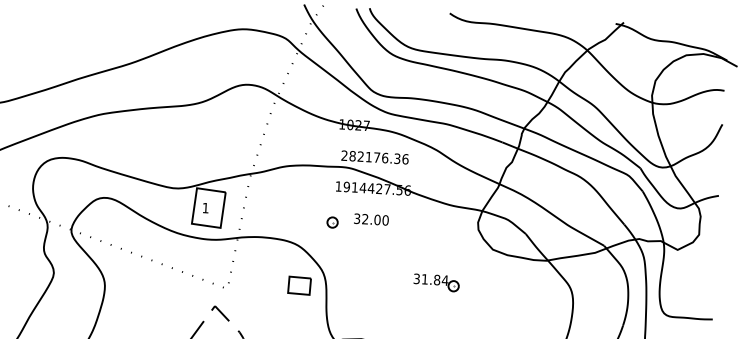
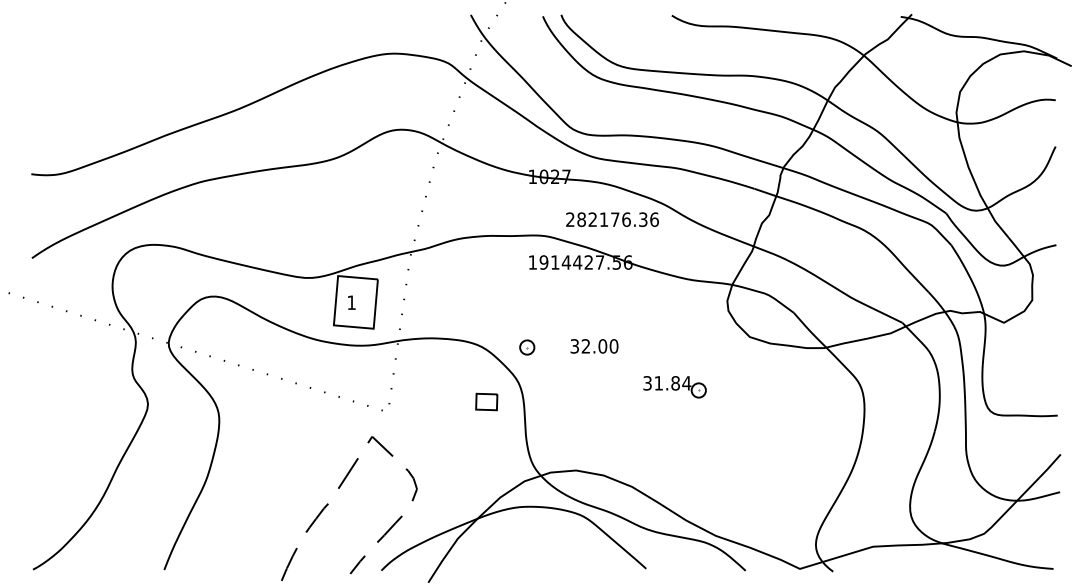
text: (375, 157) -> (612, 219), moved
text: (371, 219) -> (594, 346), moved
part: (332, 222) -> (527, 347), moved
part: (299, 285) -> (486, 401), size x0.7

